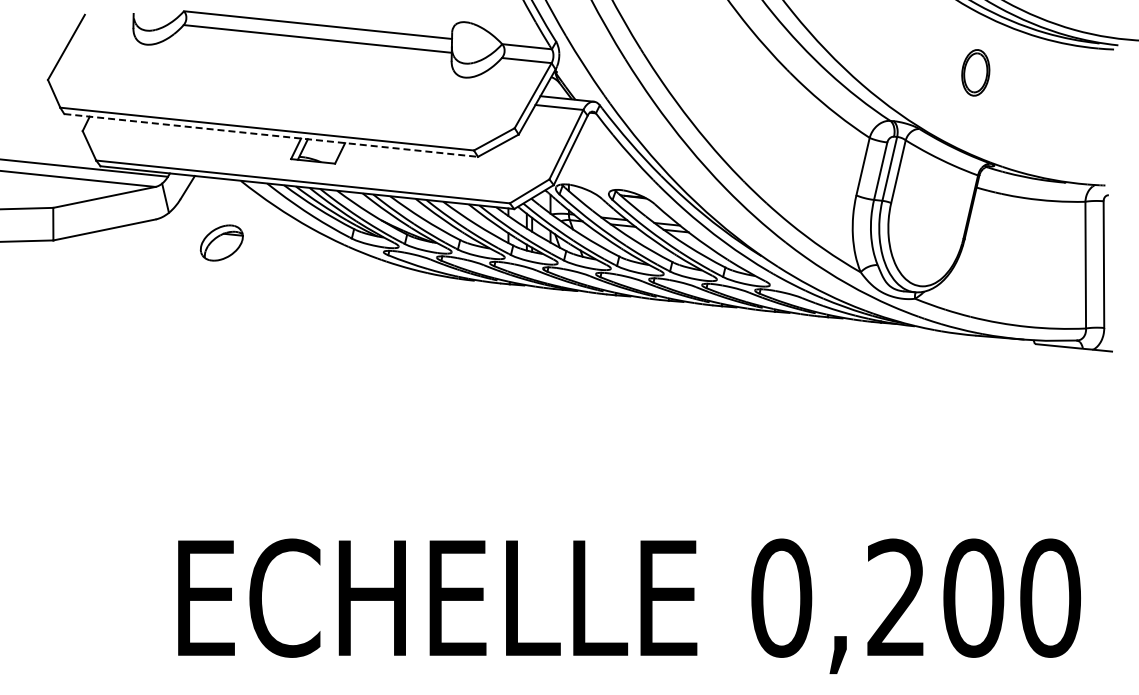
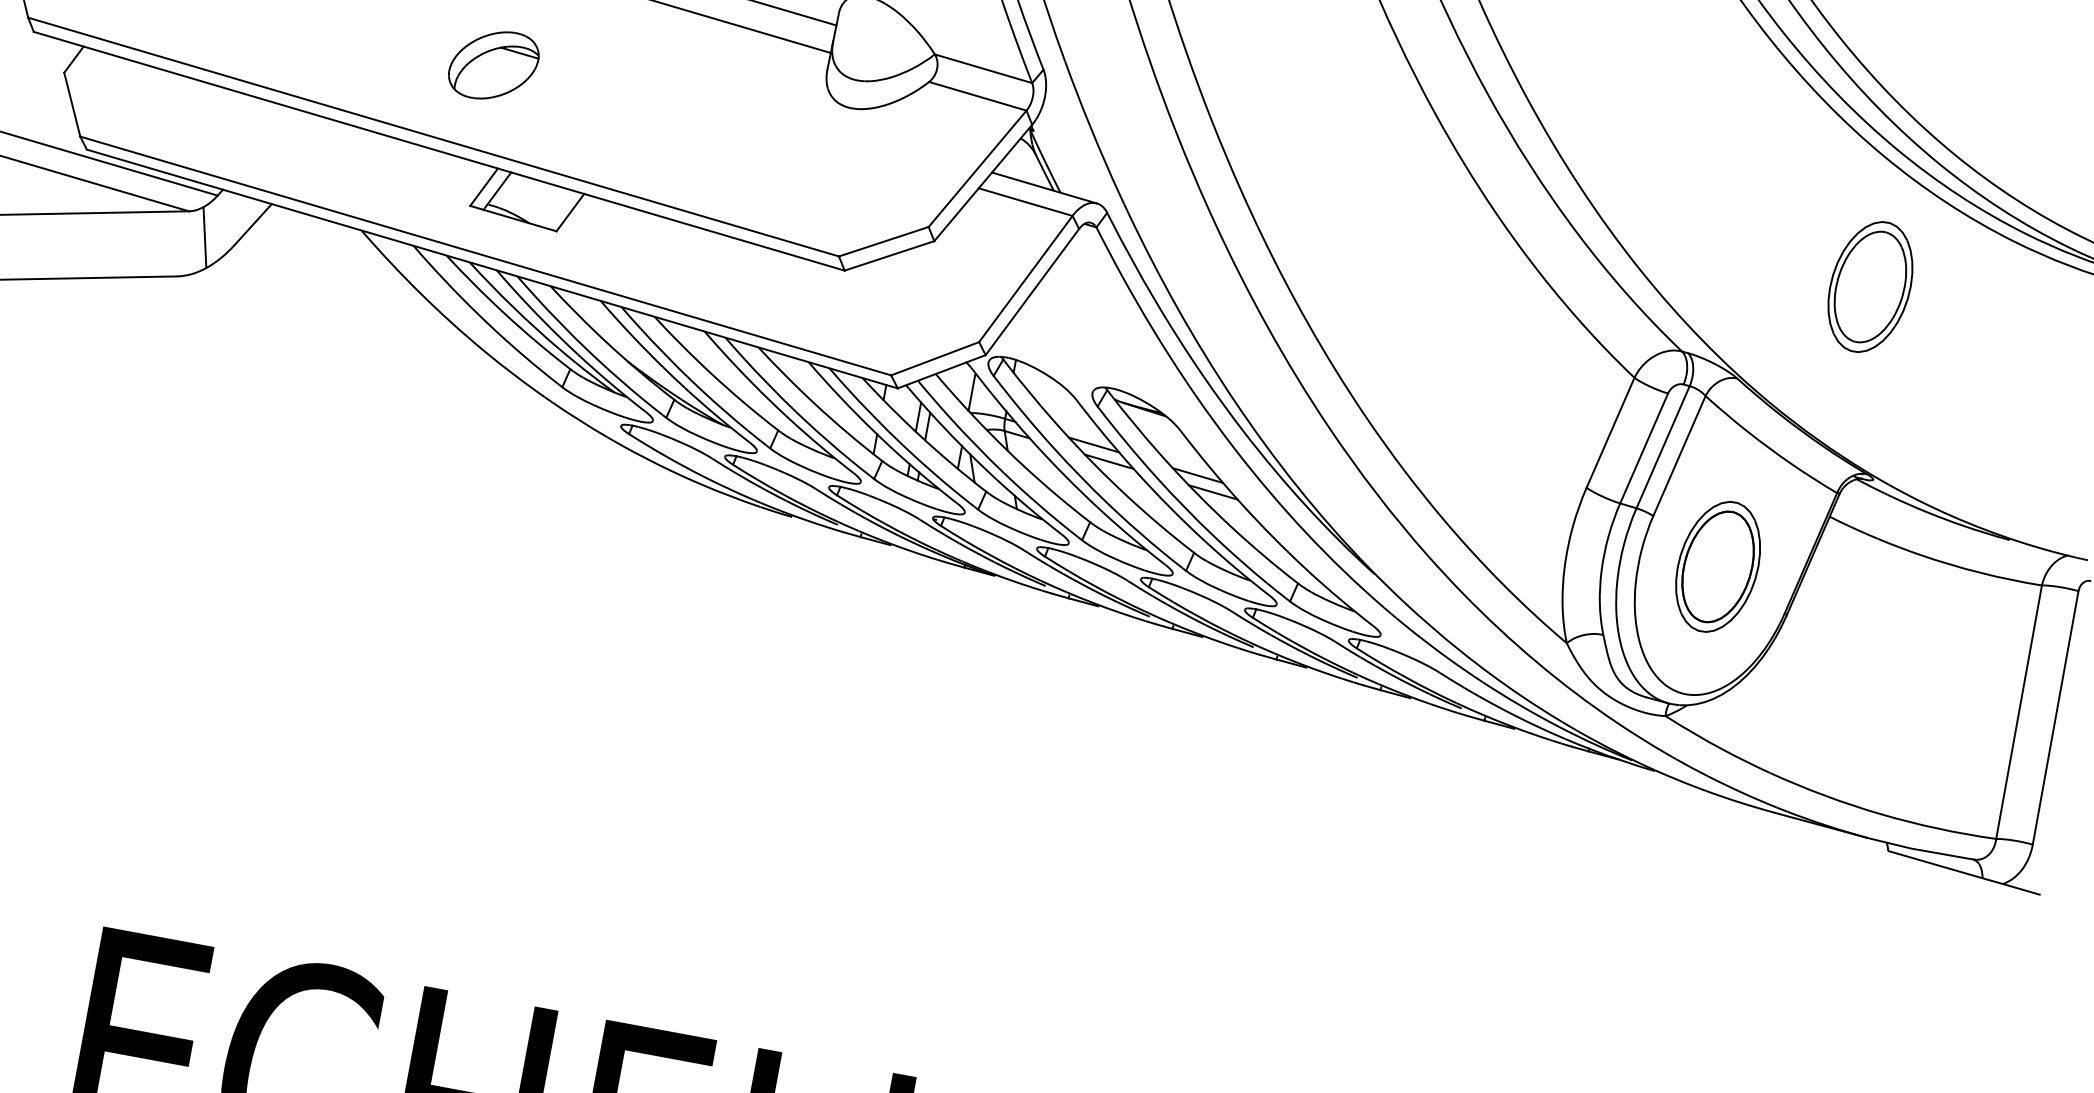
part: (975, 72) -> (1870, 286), size x1.43
line: (271, 135) -> (439, 151), dashed -> solid
part: (926, 221) -> (1717, 565), added
part: (221, 242) -> (493, 64), moved

